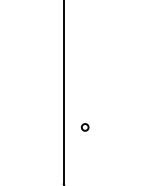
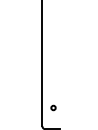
circle: (85, 126) -> (53, 107), moved

